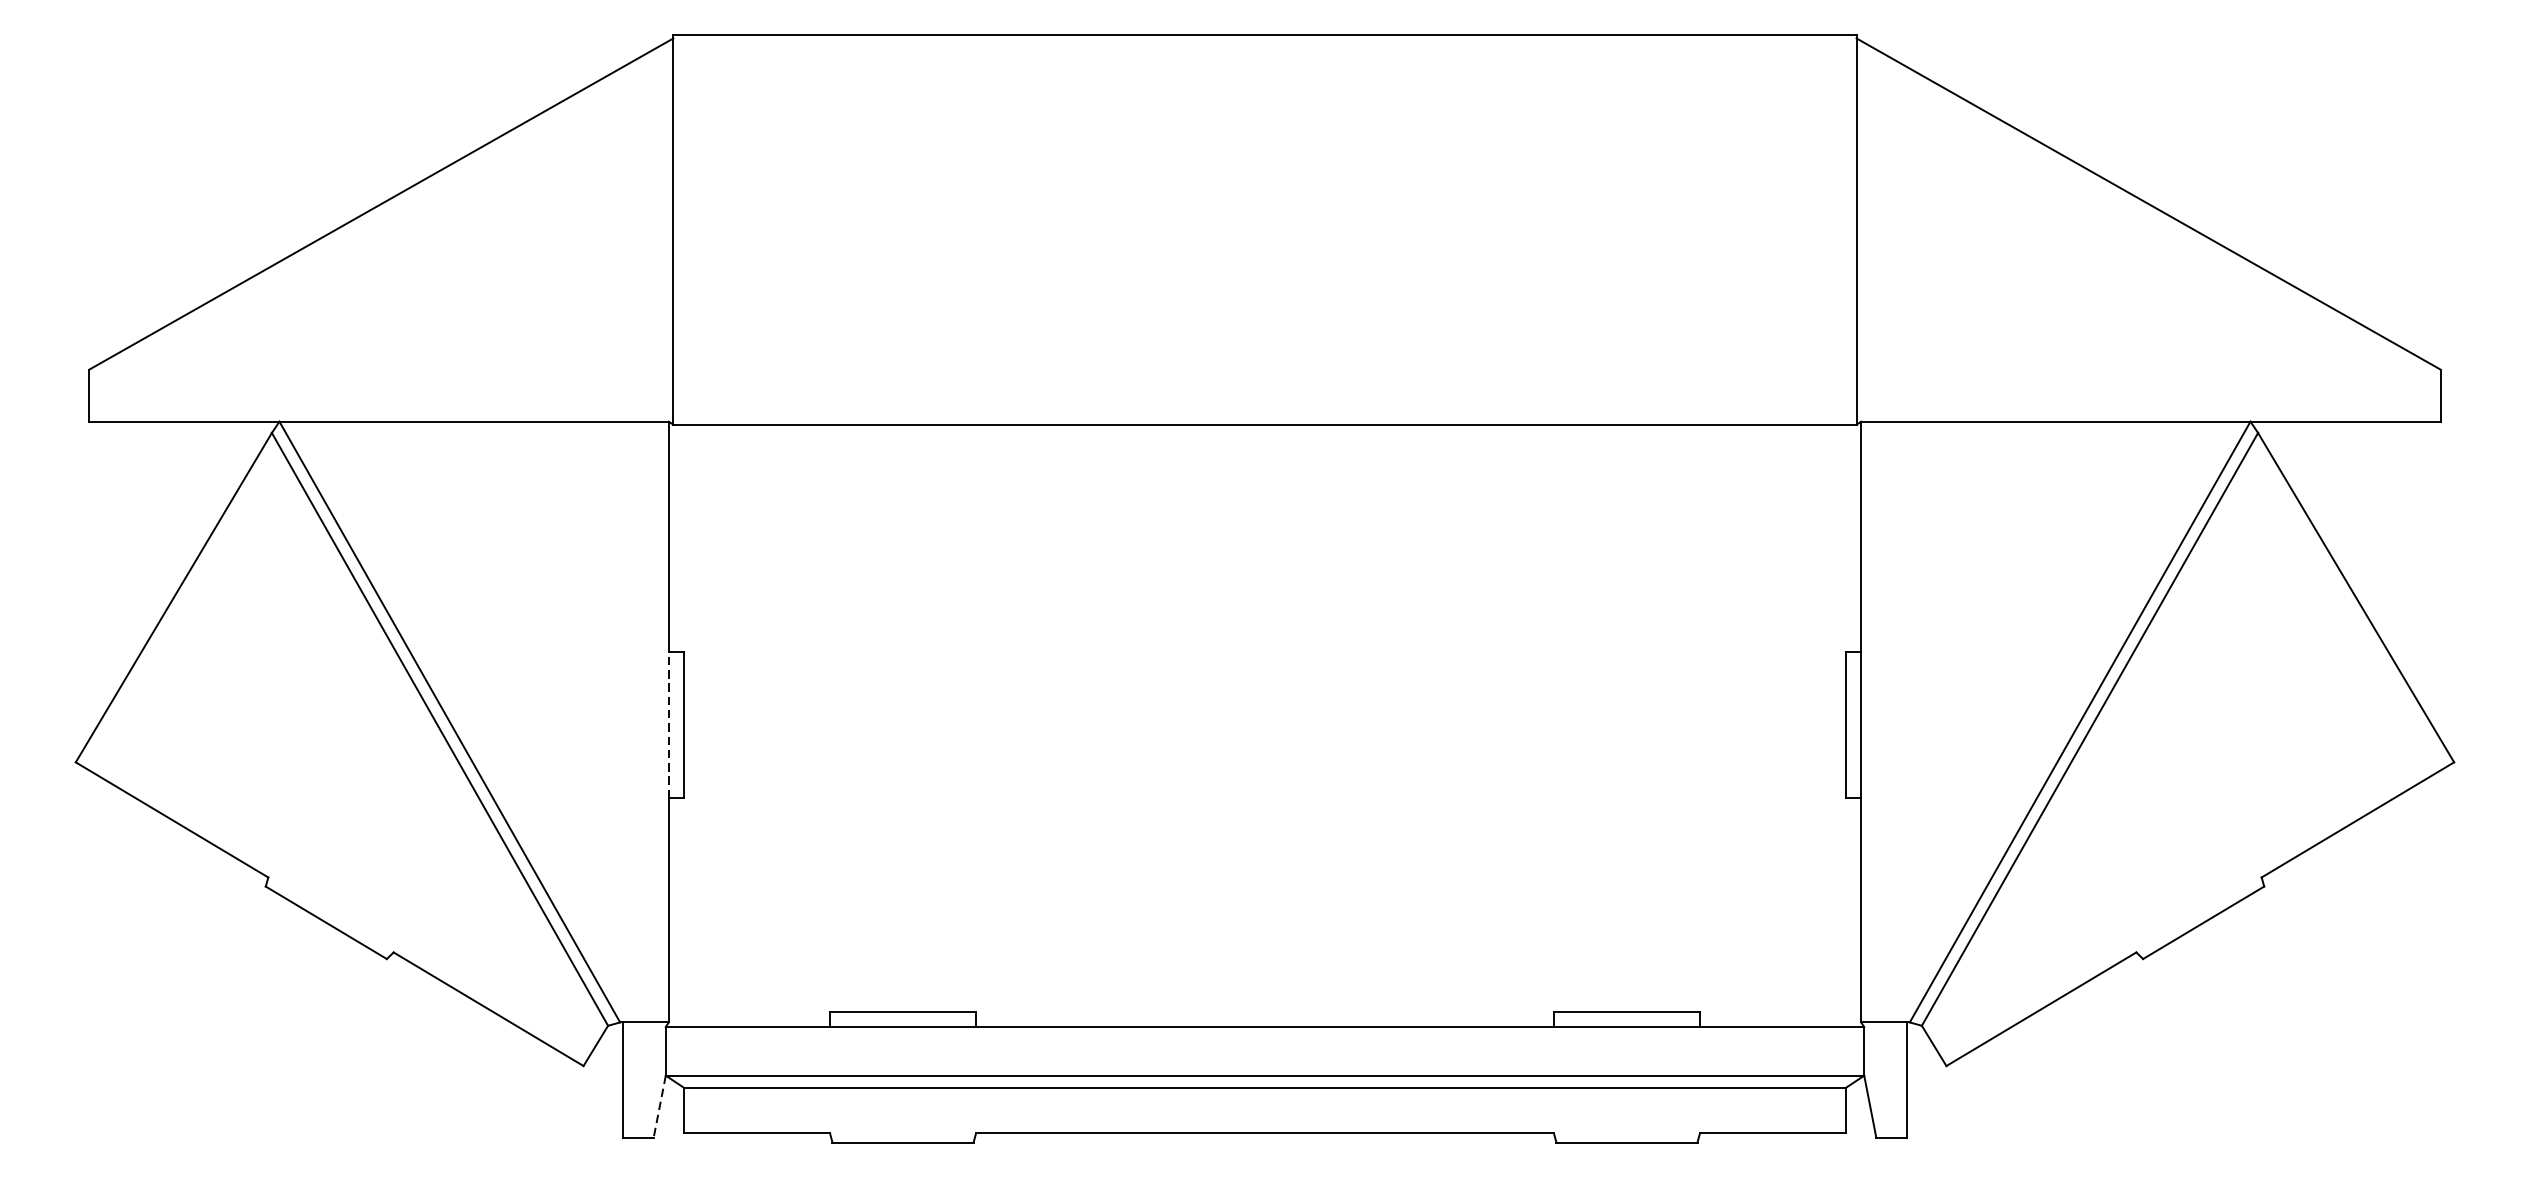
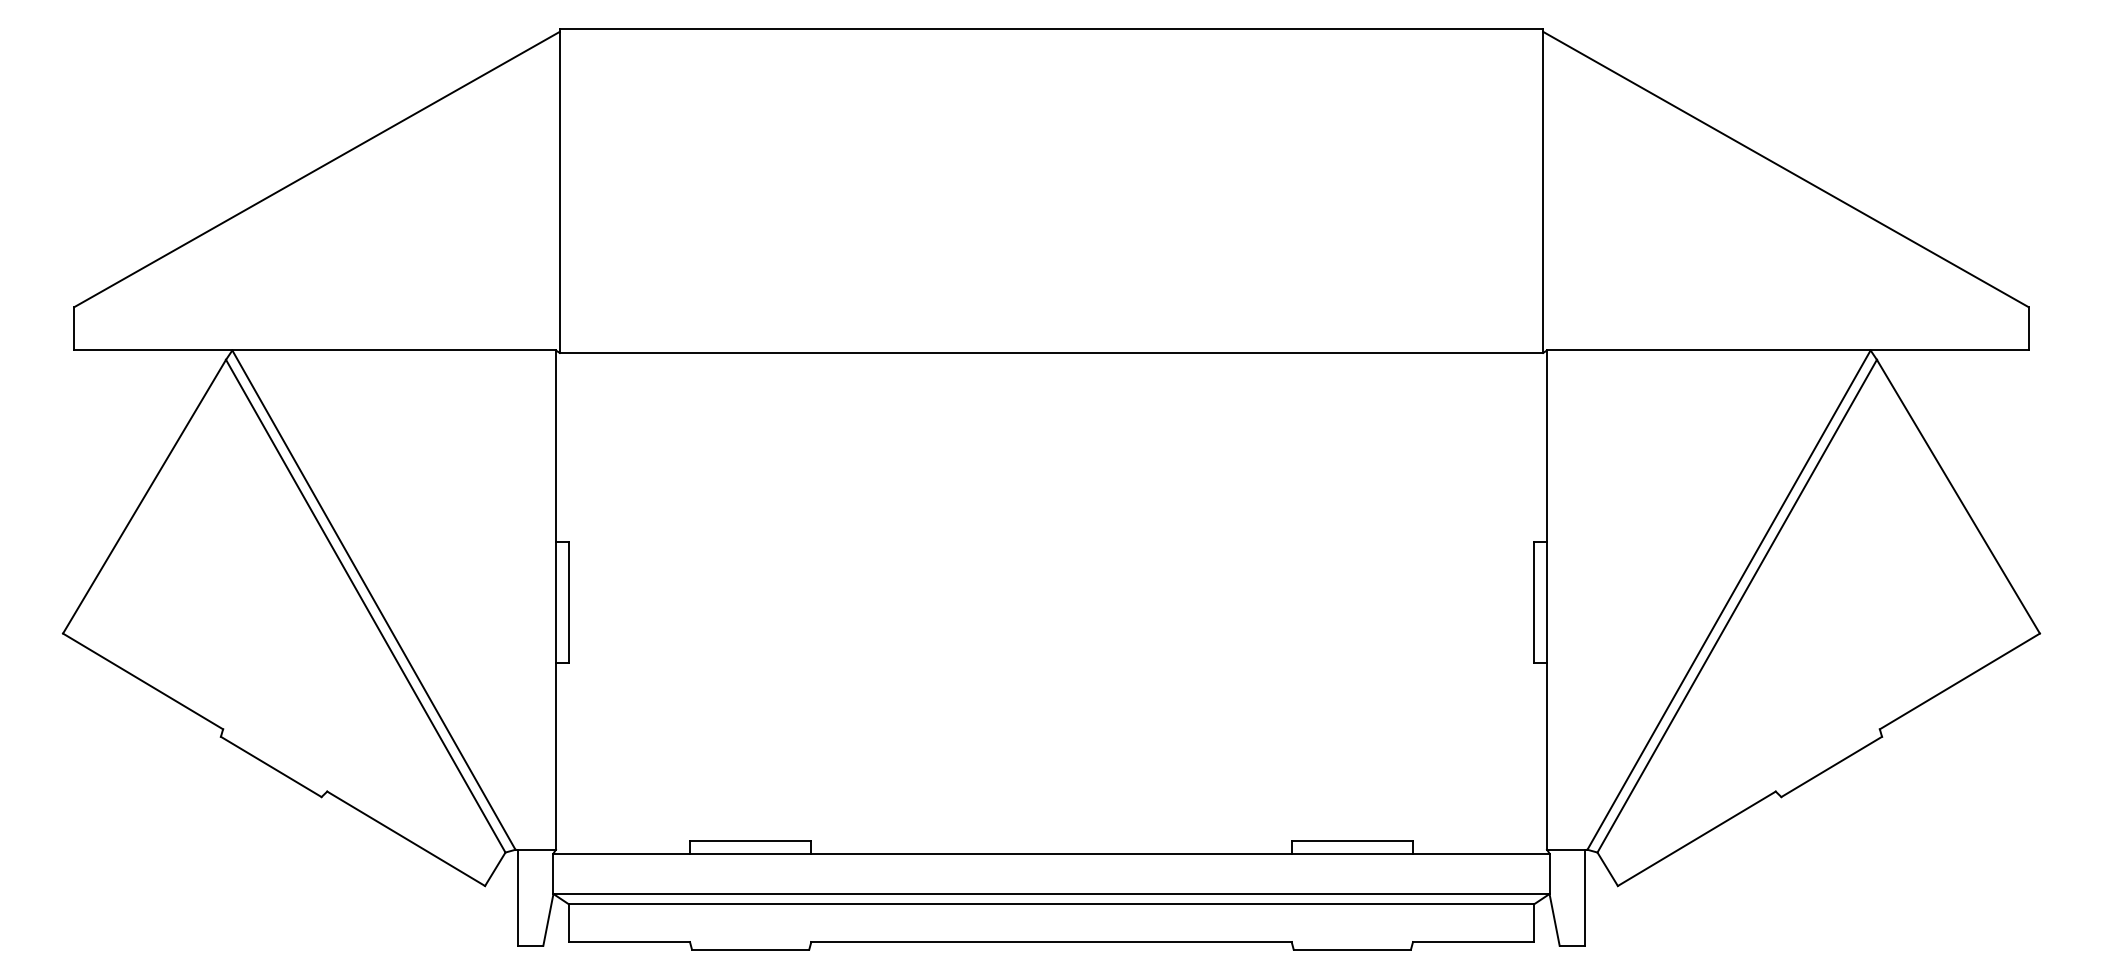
line: (668, 724) -> (555, 602), dashed -> solid
line: (659, 1107) -> (548, 920), dashed -> solid

